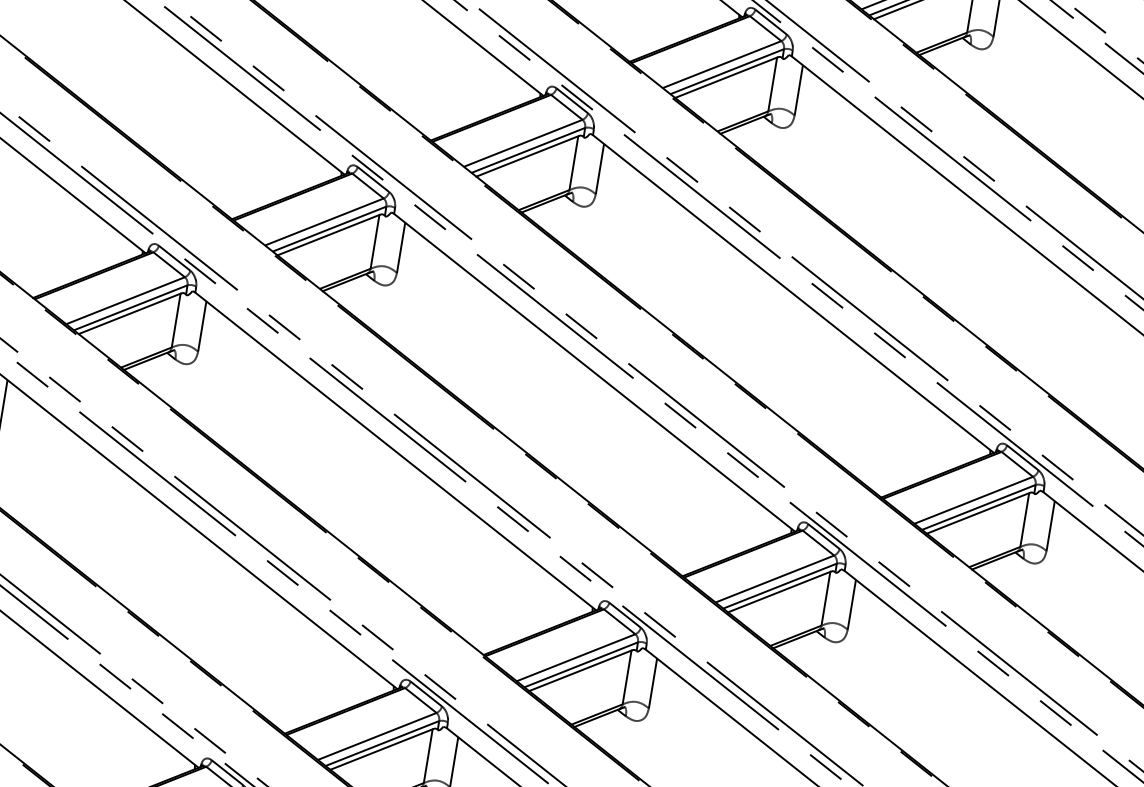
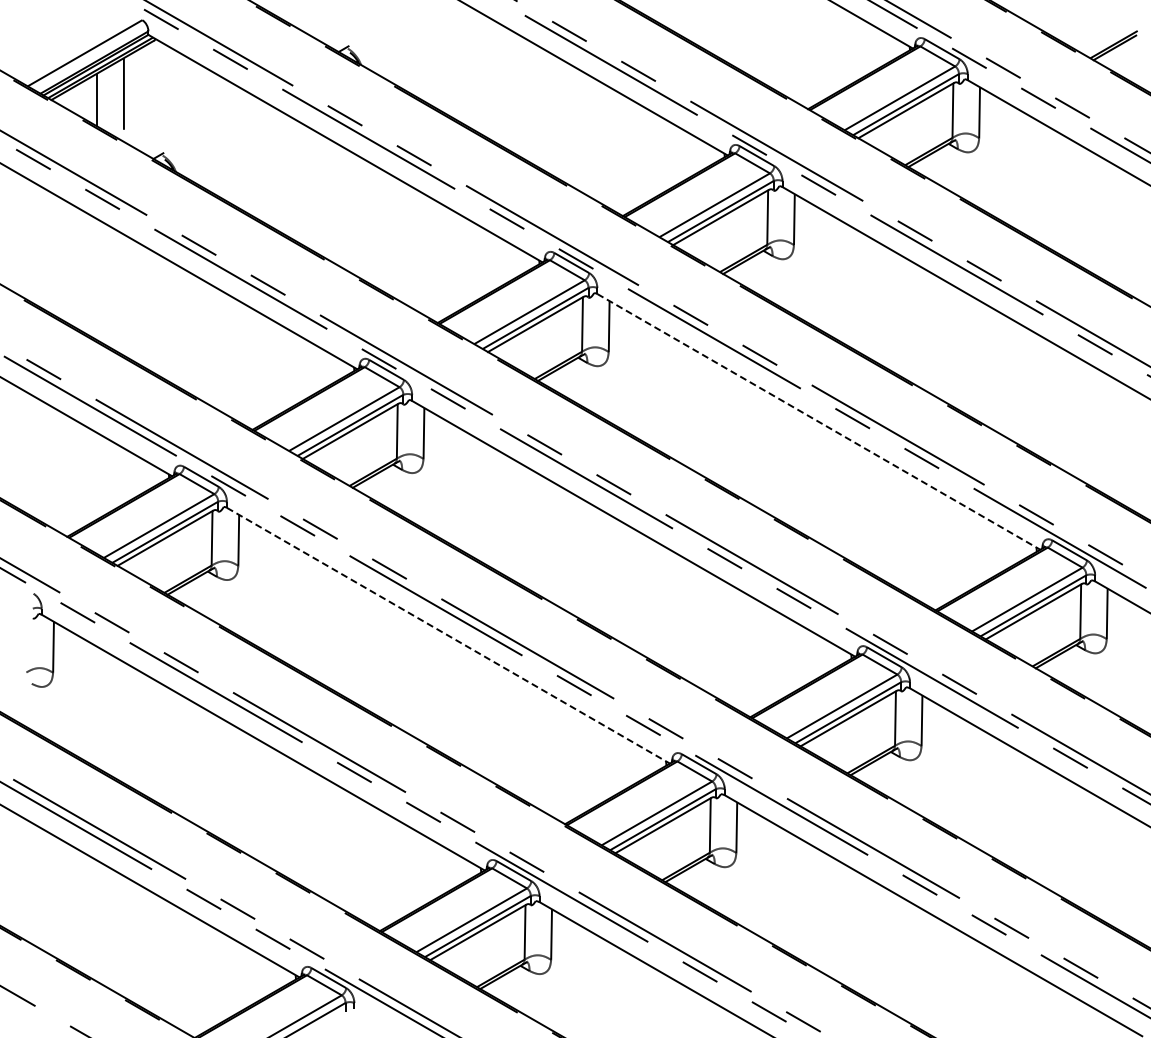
line: (793, 293) -> (818, 421), solid -> dashed
line: (395, 451) -> (448, 635), solid -> dashed

